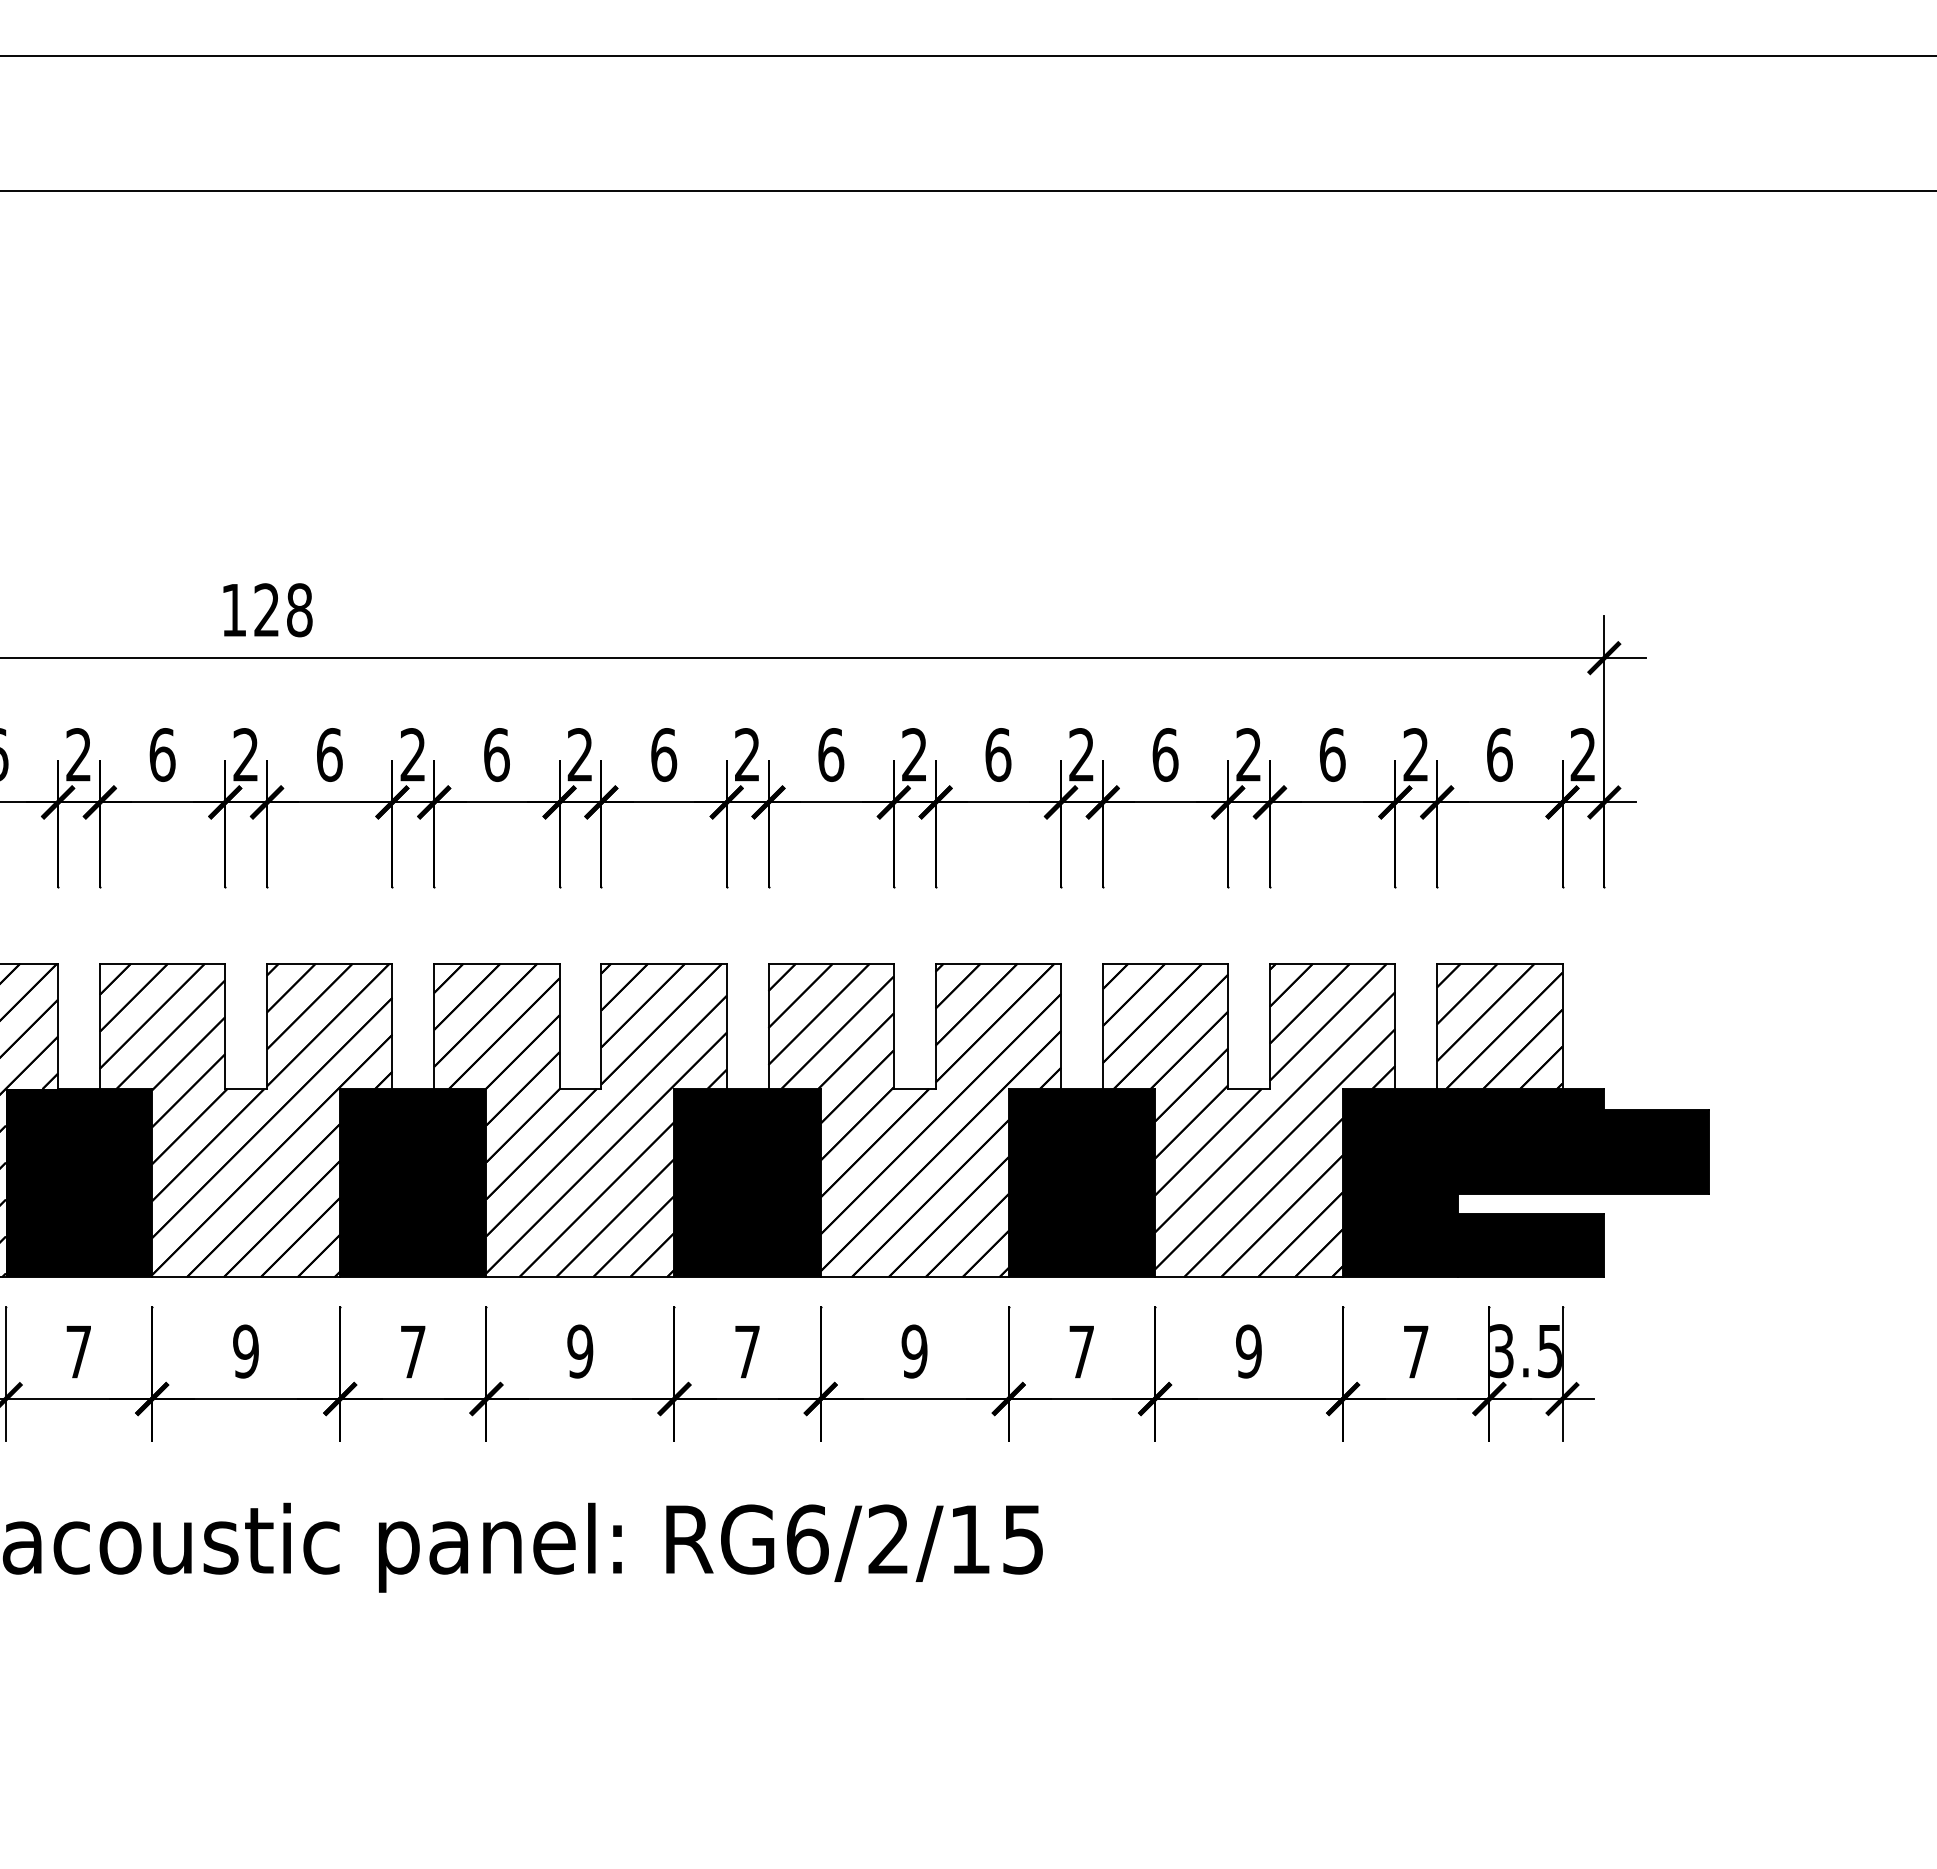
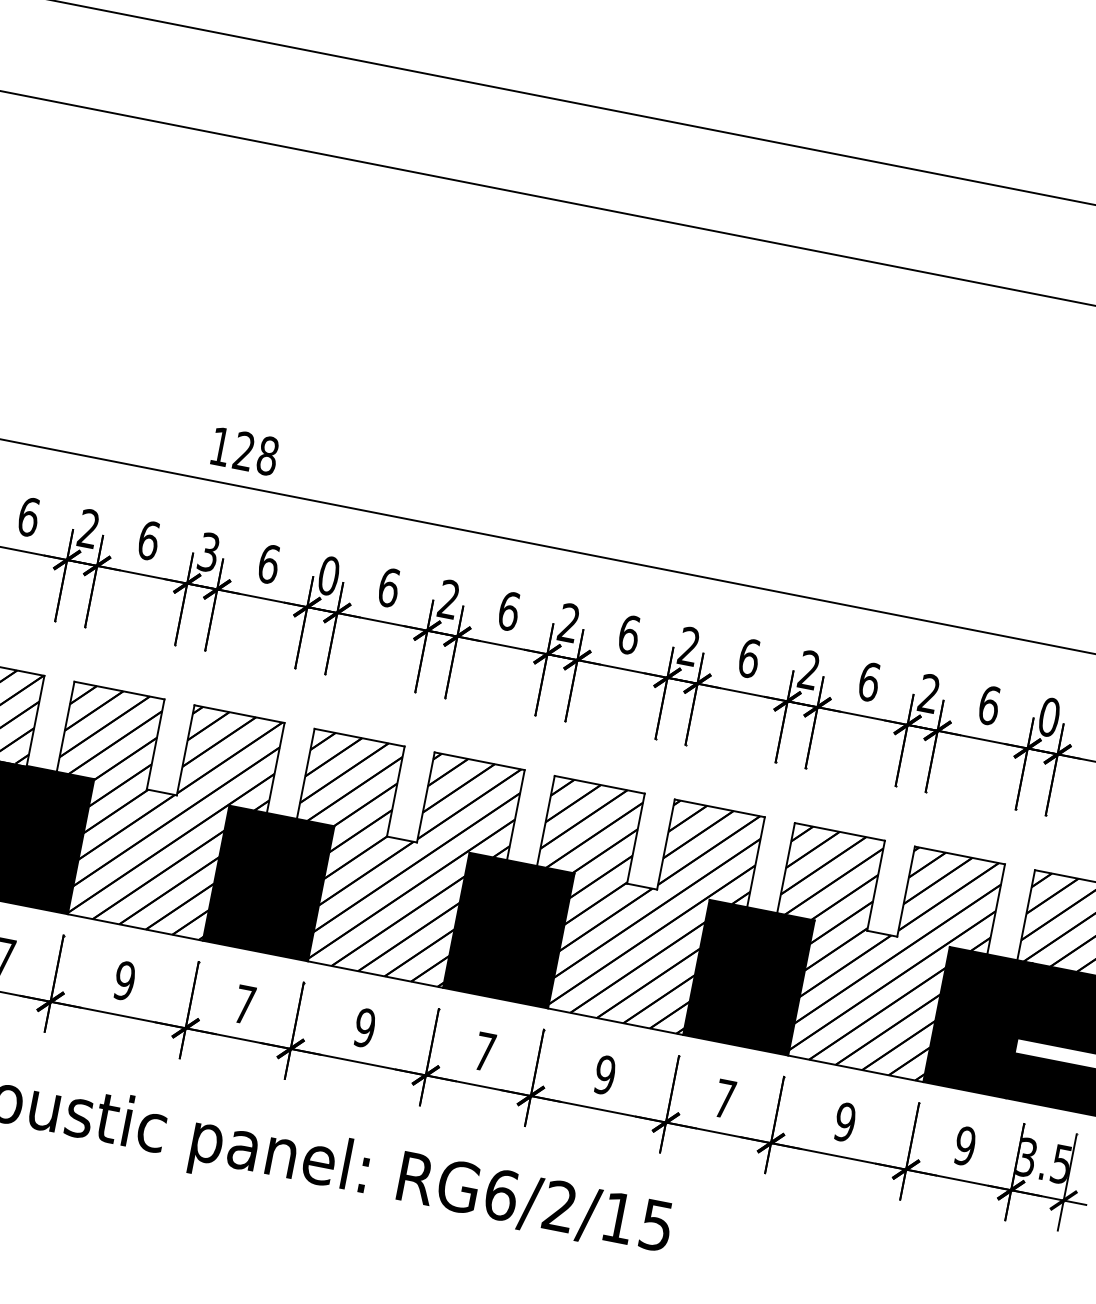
text: (245, 755) -> (208, 552), 2 -> 3
text: (413, 755) -> (329, 576), 2 -> 0
text: (1416, 755) -> (1049, 717), 2 -> 0
text: (1415, 1352) -> (964, 1146), 7 -> 9

